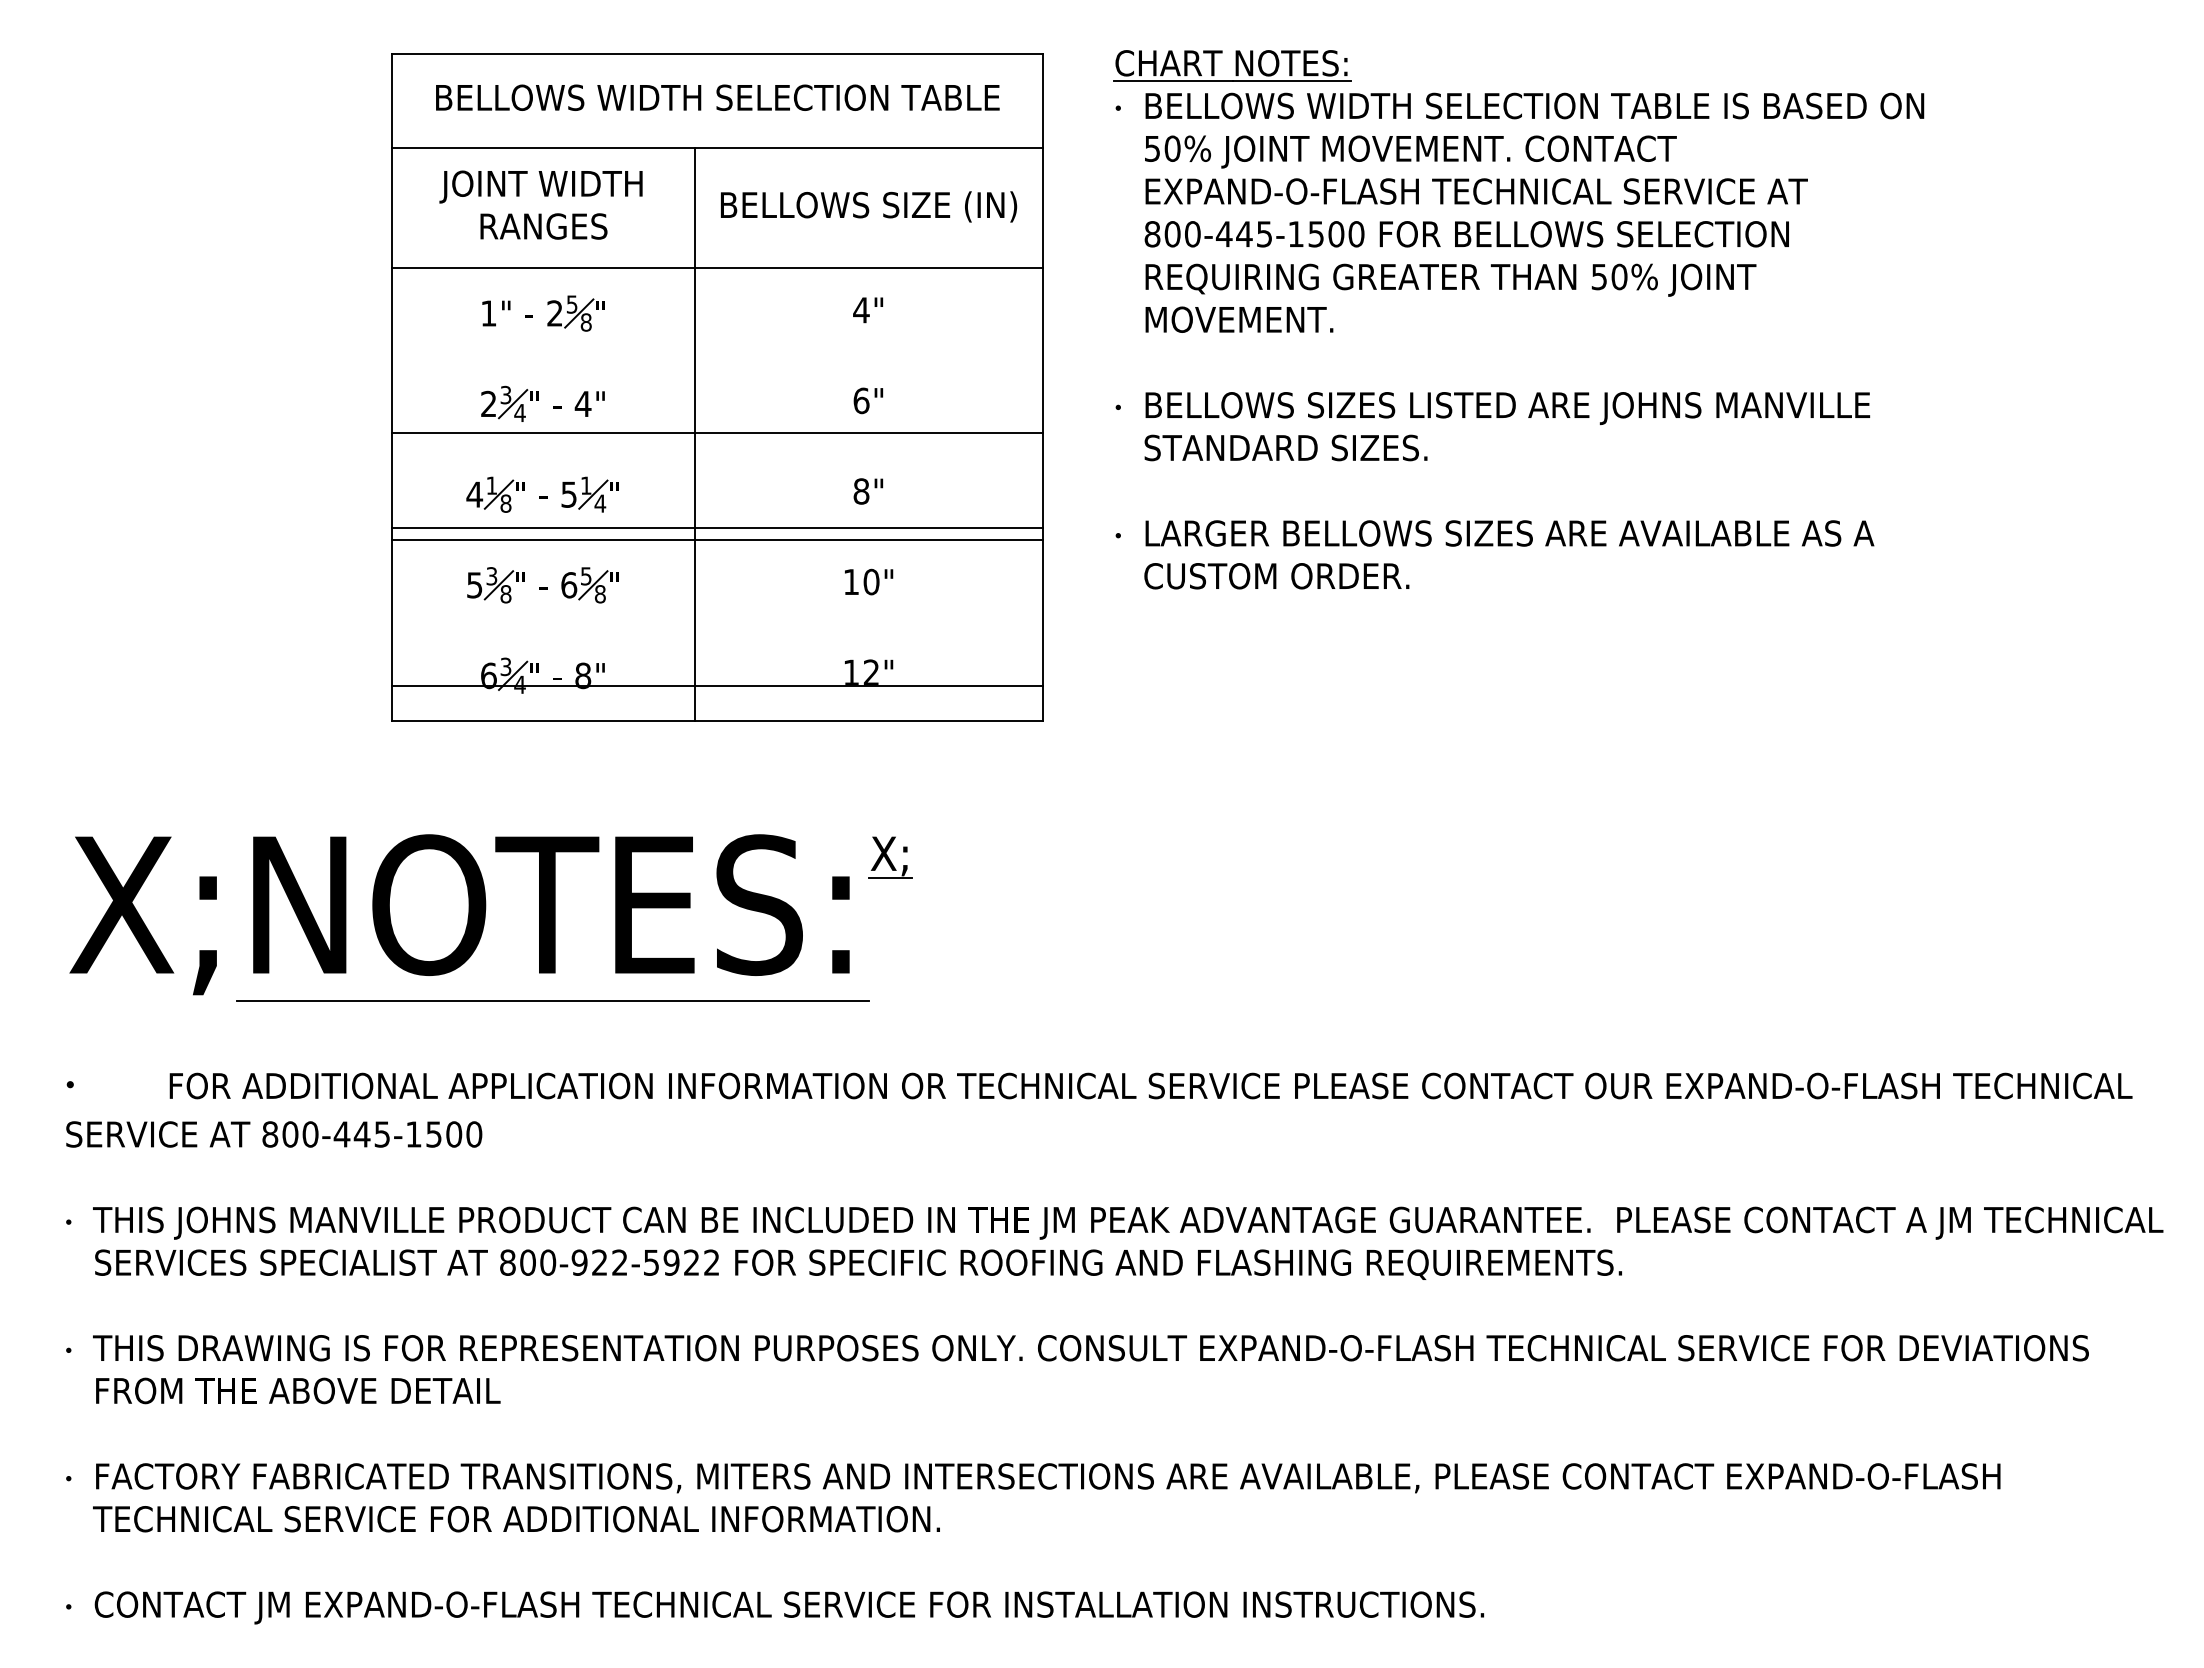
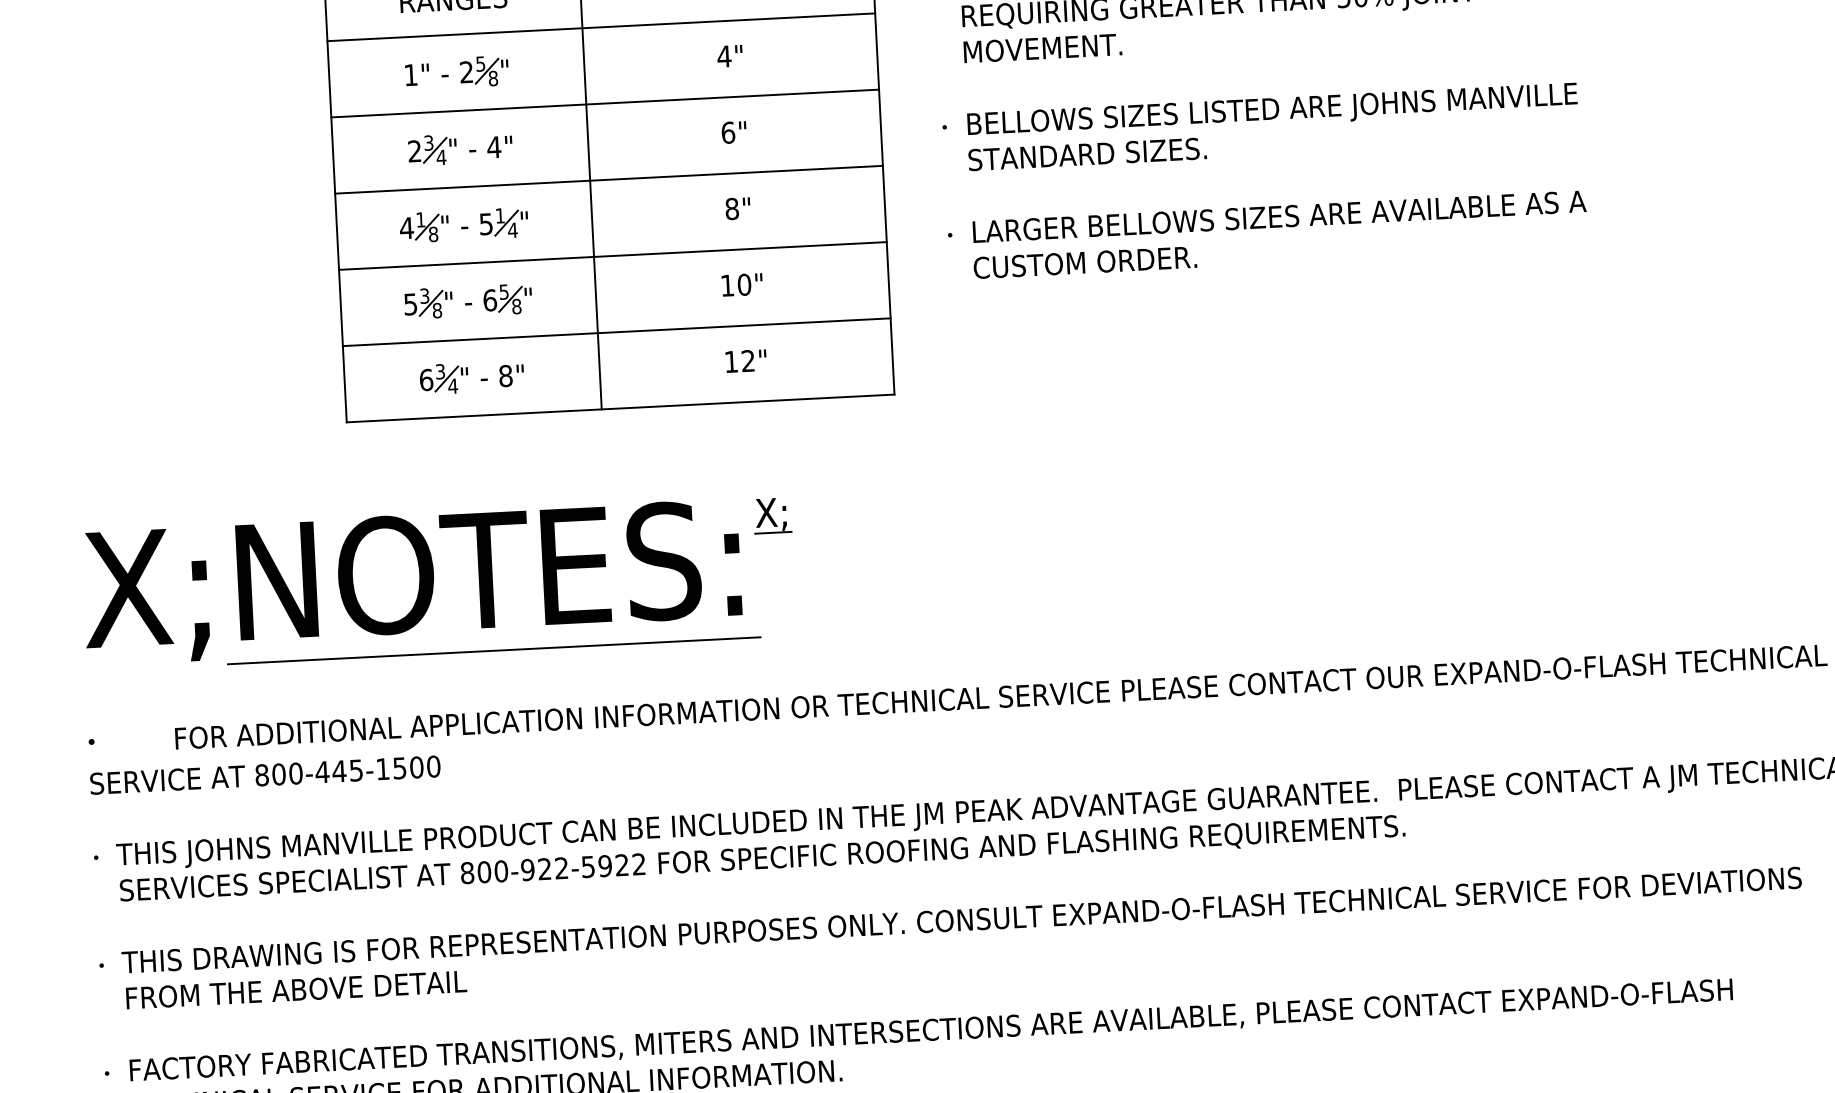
line: (716, 432) -> (604, 103), moved
line: (716, 528) -> (608, 179), moved
line: (716, 685) -> (616, 332), moved

